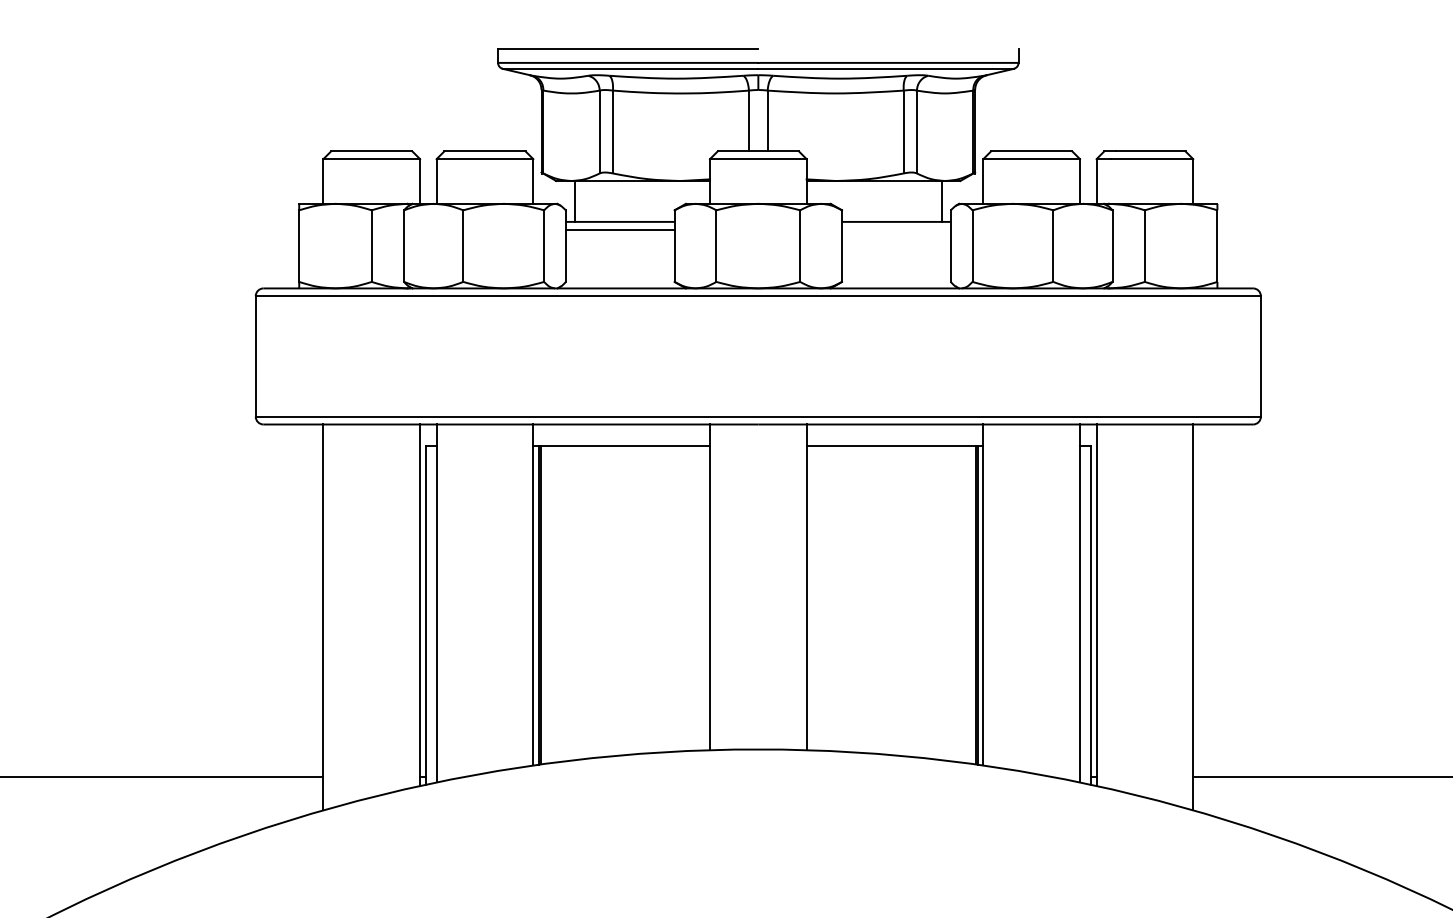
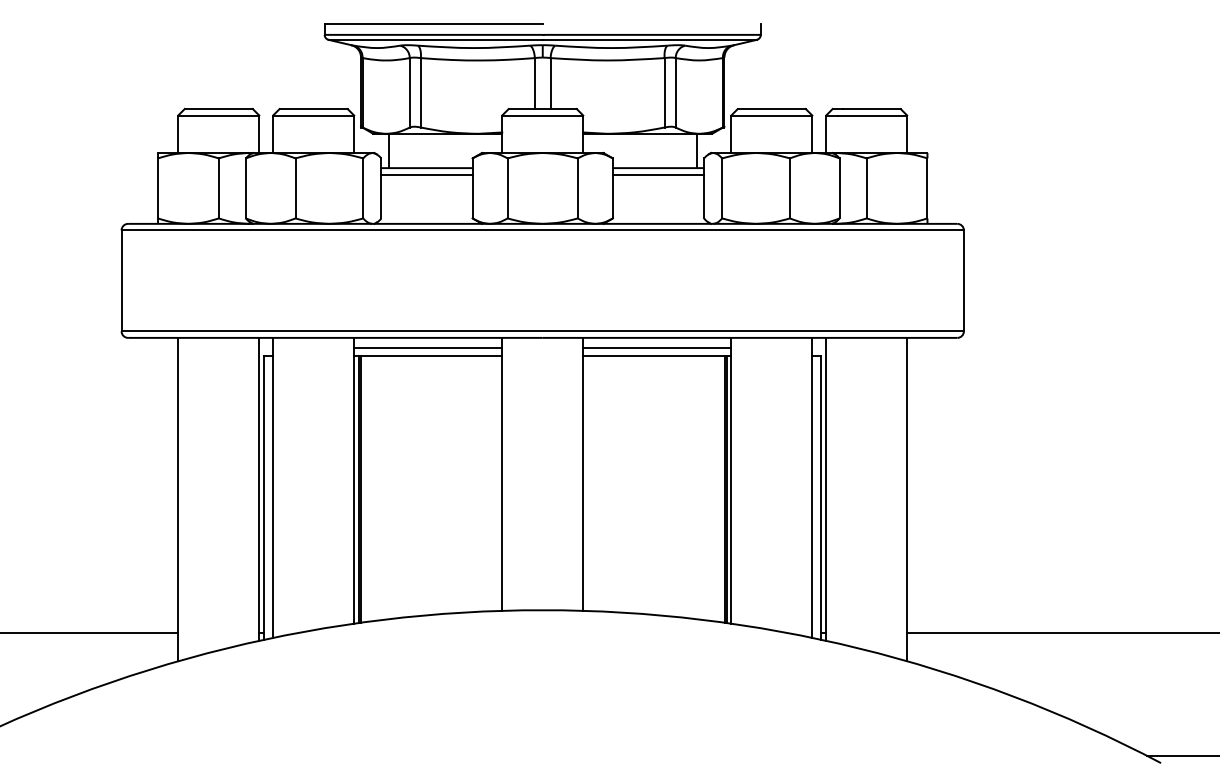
line: (896, 229) -> (658, 174), added
line: (622, 437) -> (428, 348), added
line: (895, 437) -> (657, 348), added

